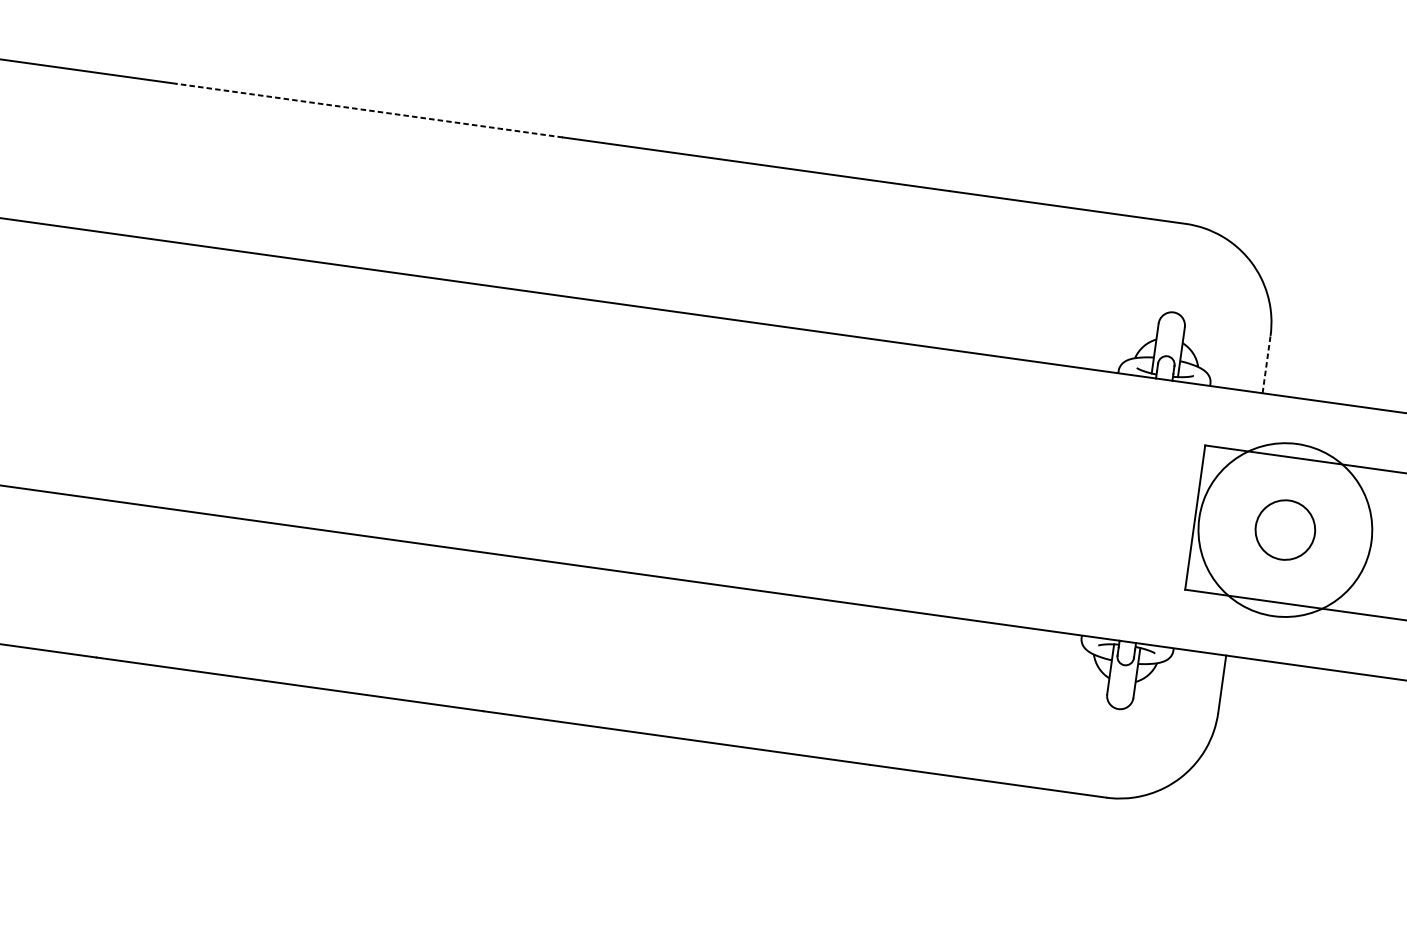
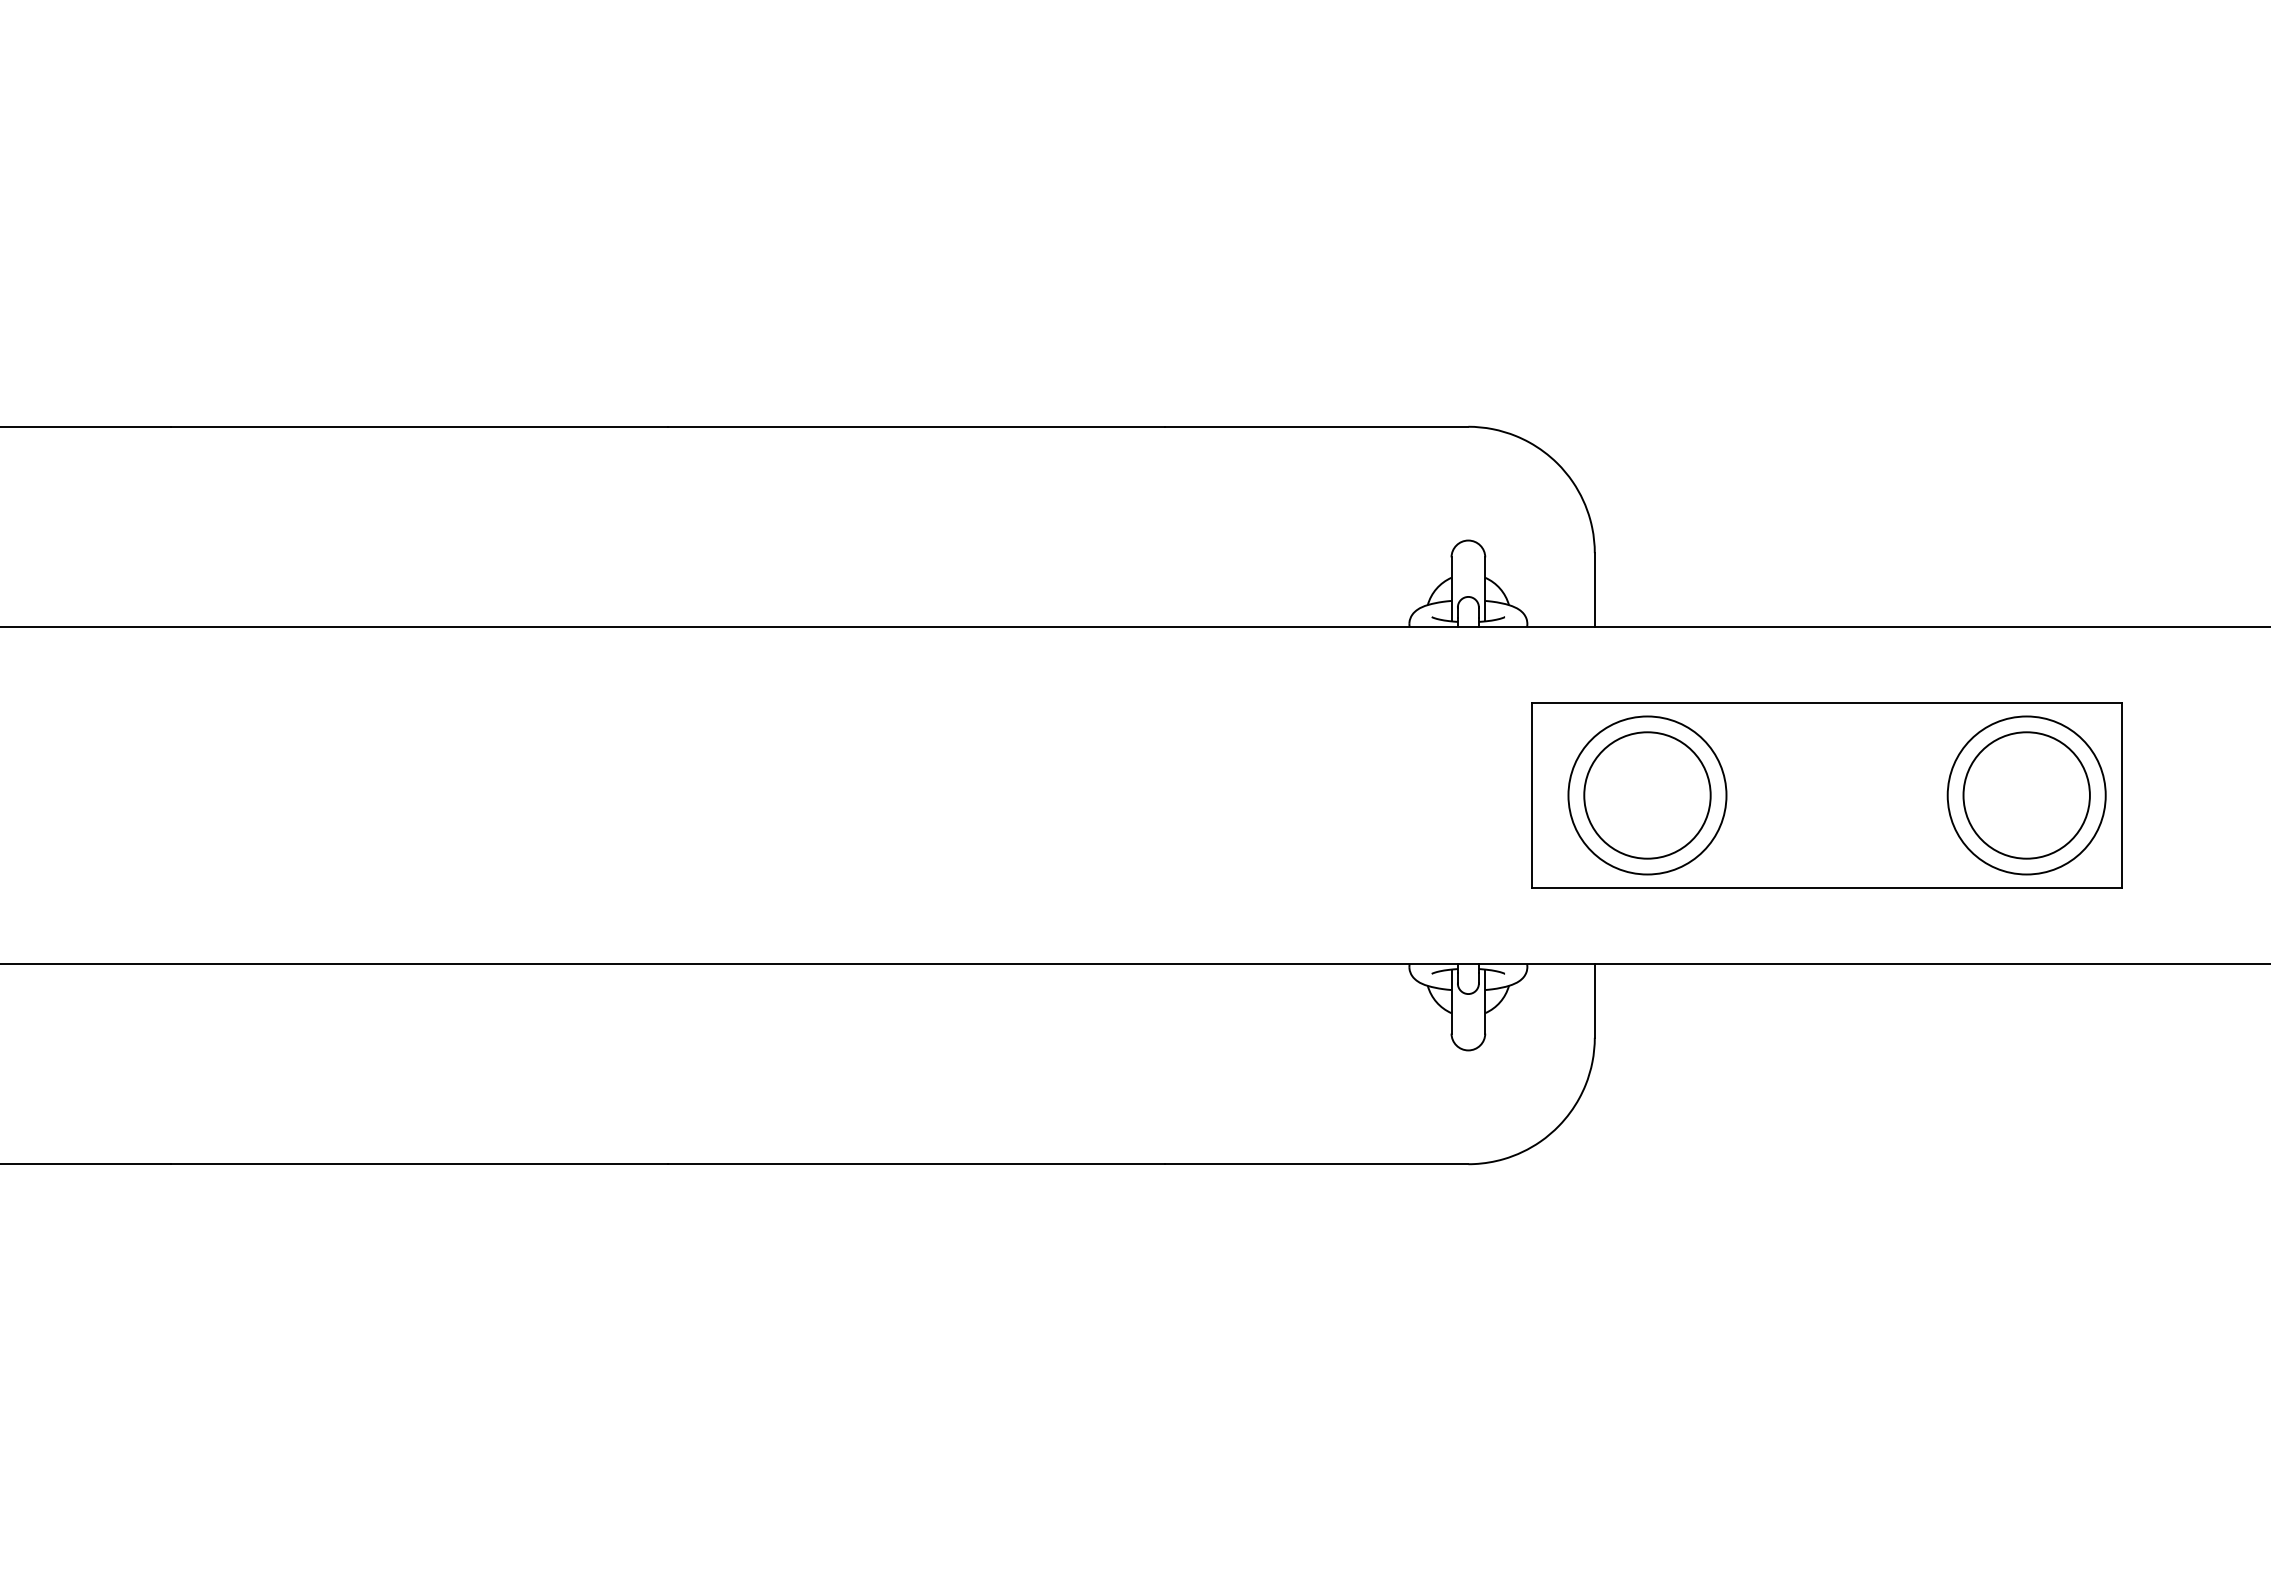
line: (369, 110) -> (419, 426), dashed -> solid
line: (1266, 364) -> (1594, 590), dashed -> solid
circle: (1285, 530) -> (1647, 795), size x0.71
circle: (1285, 530) -> (1647, 795), size x1.67

